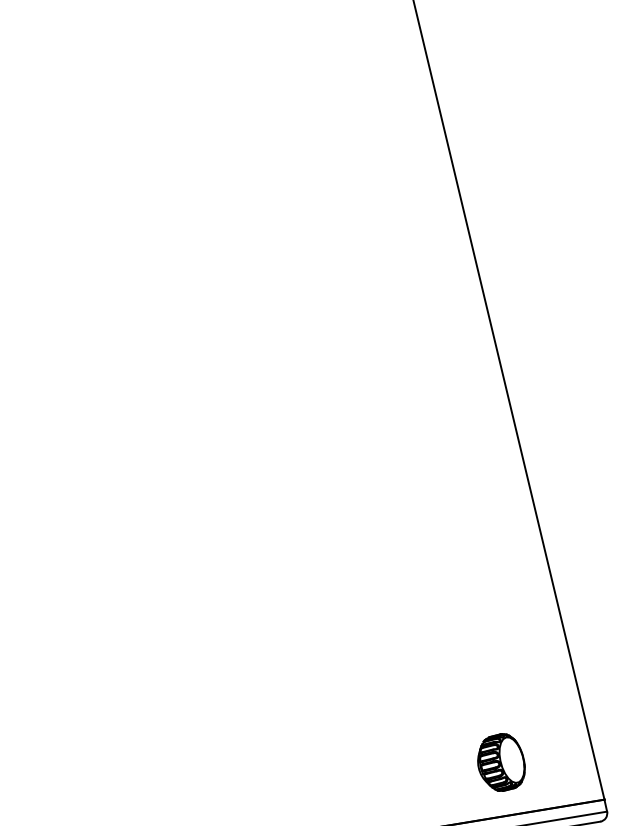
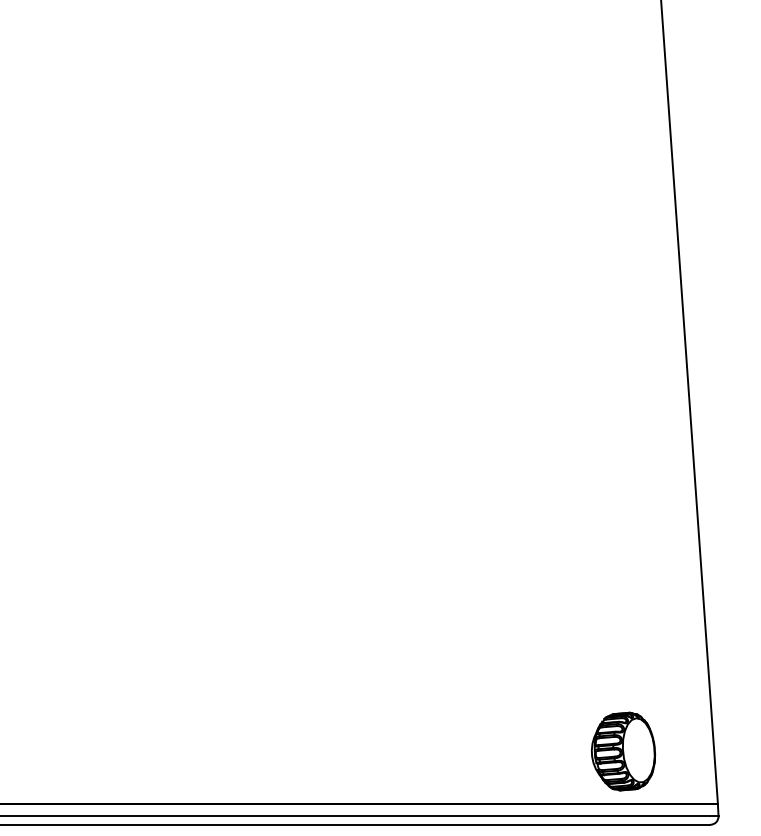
part: (501, 762) -> (623, 751), size x1.4

